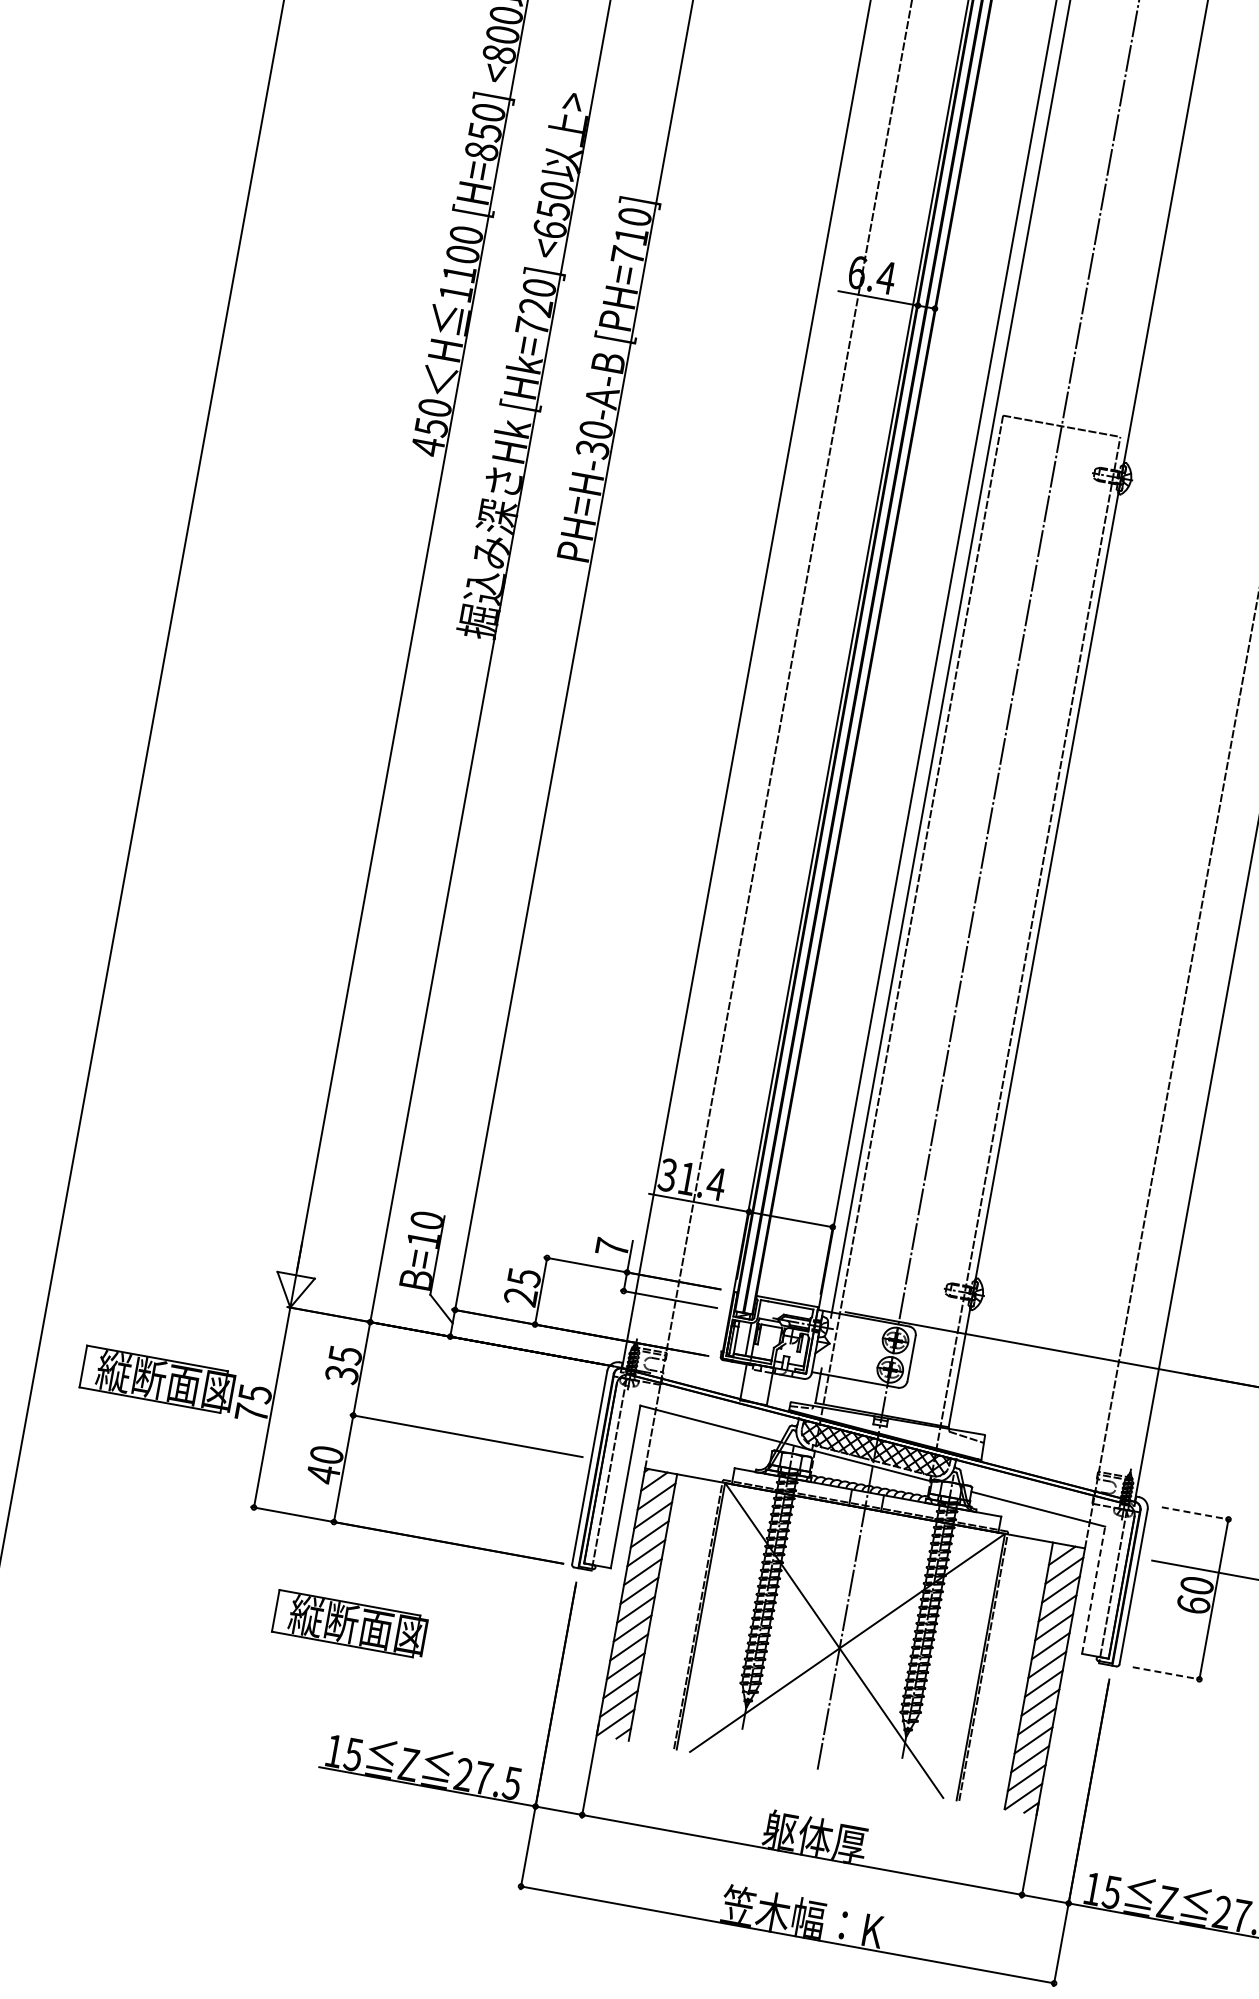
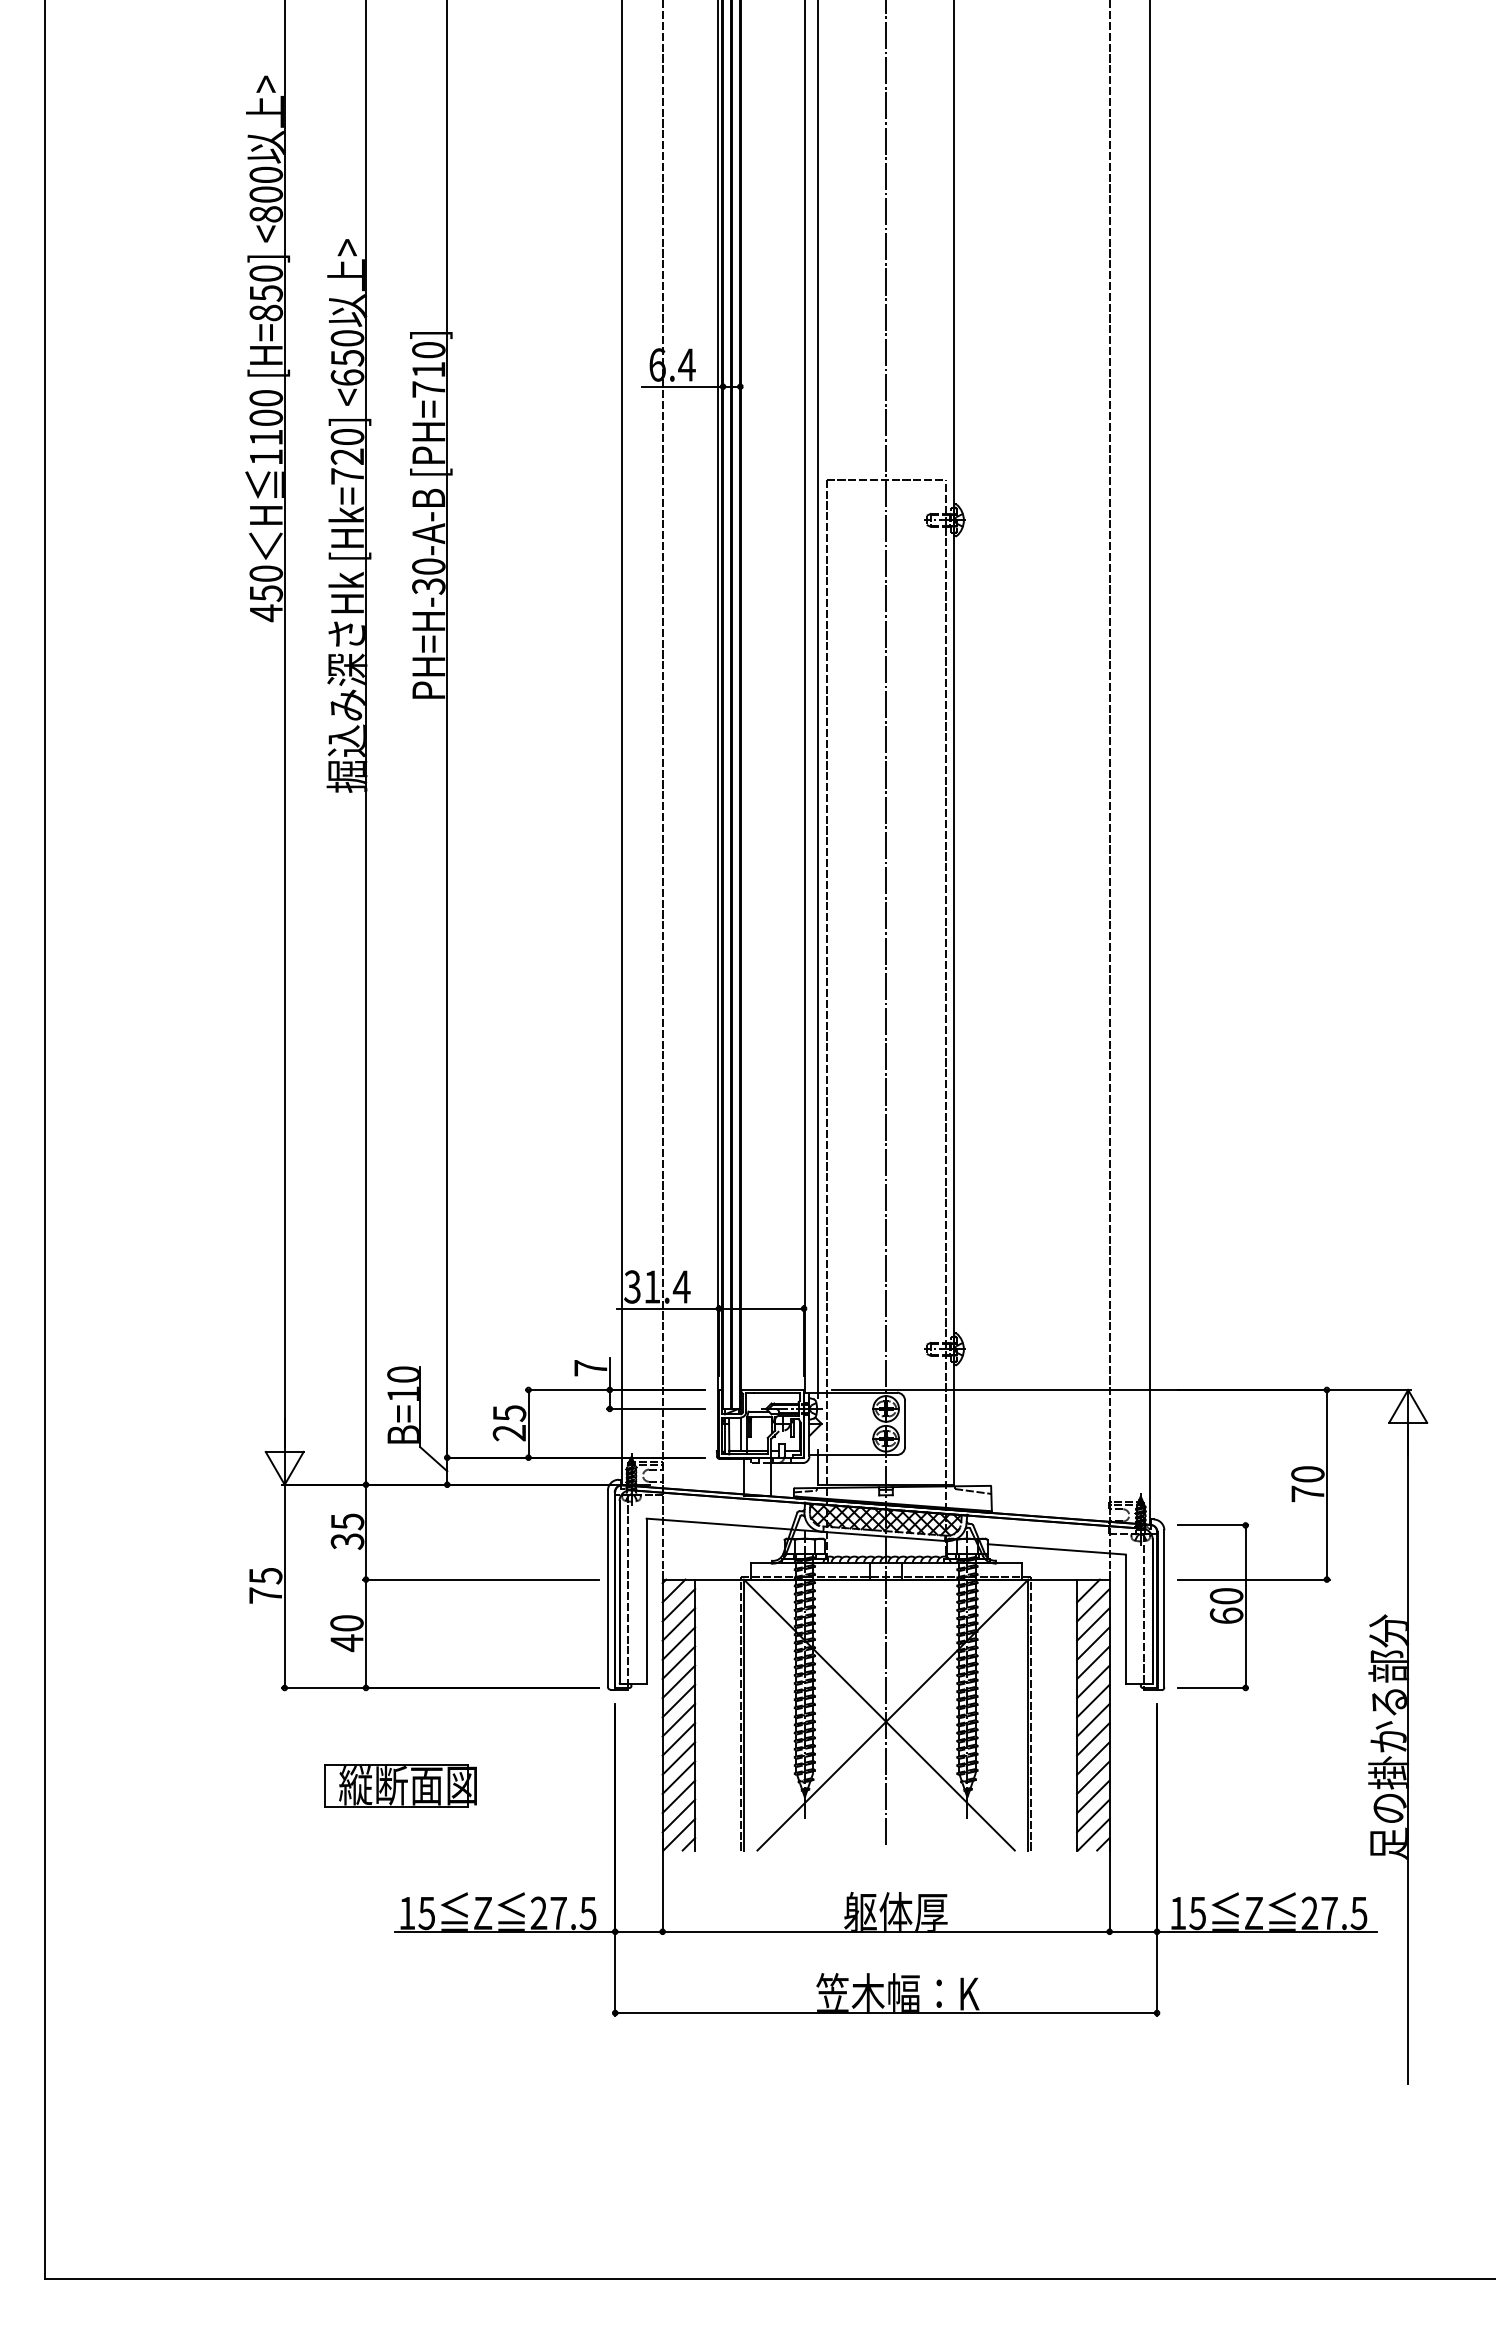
part: (158, 1379) -> (167, 1579), removed
line: (1196, 1513) -> (1213, 1525), dashed -> solid
line: (1093, 1590) -> (1125, 1619), dashed -> solid
line: (1167, 1673) -> (1213, 1687), dashed -> solid

